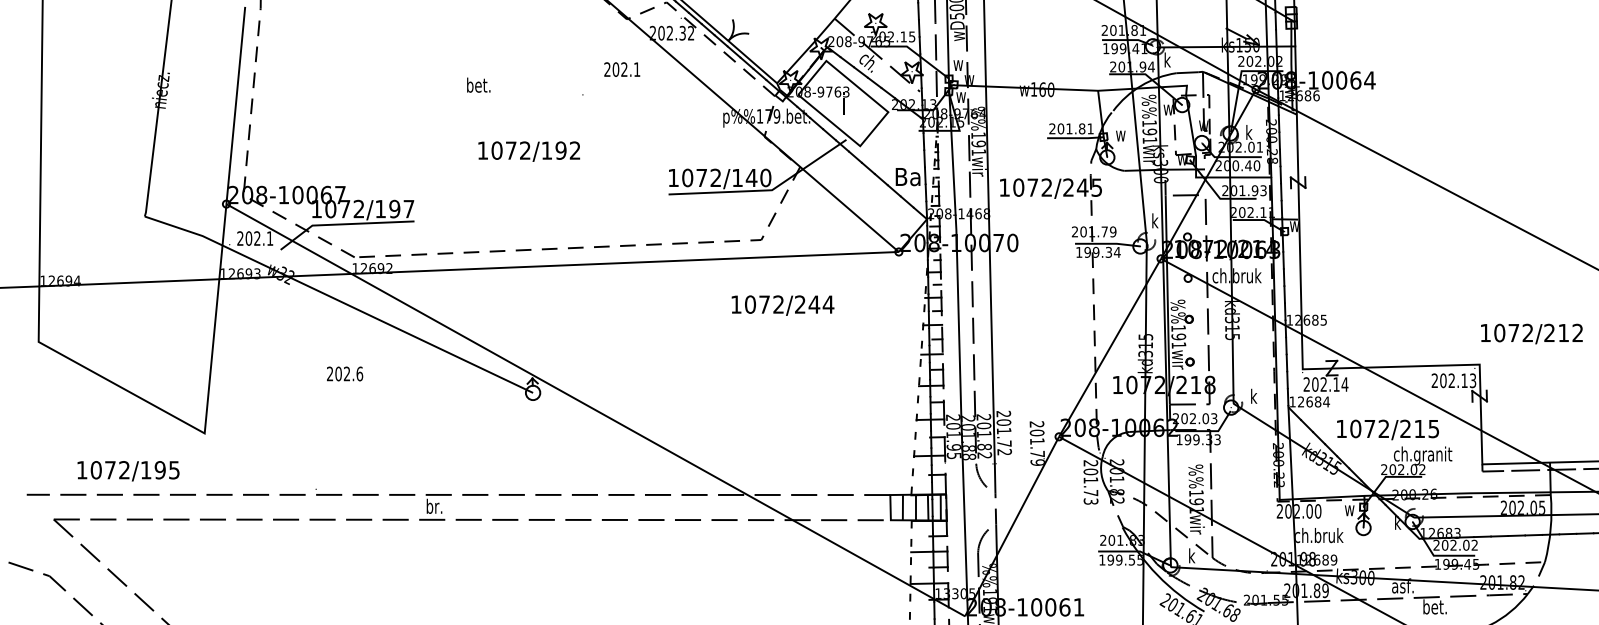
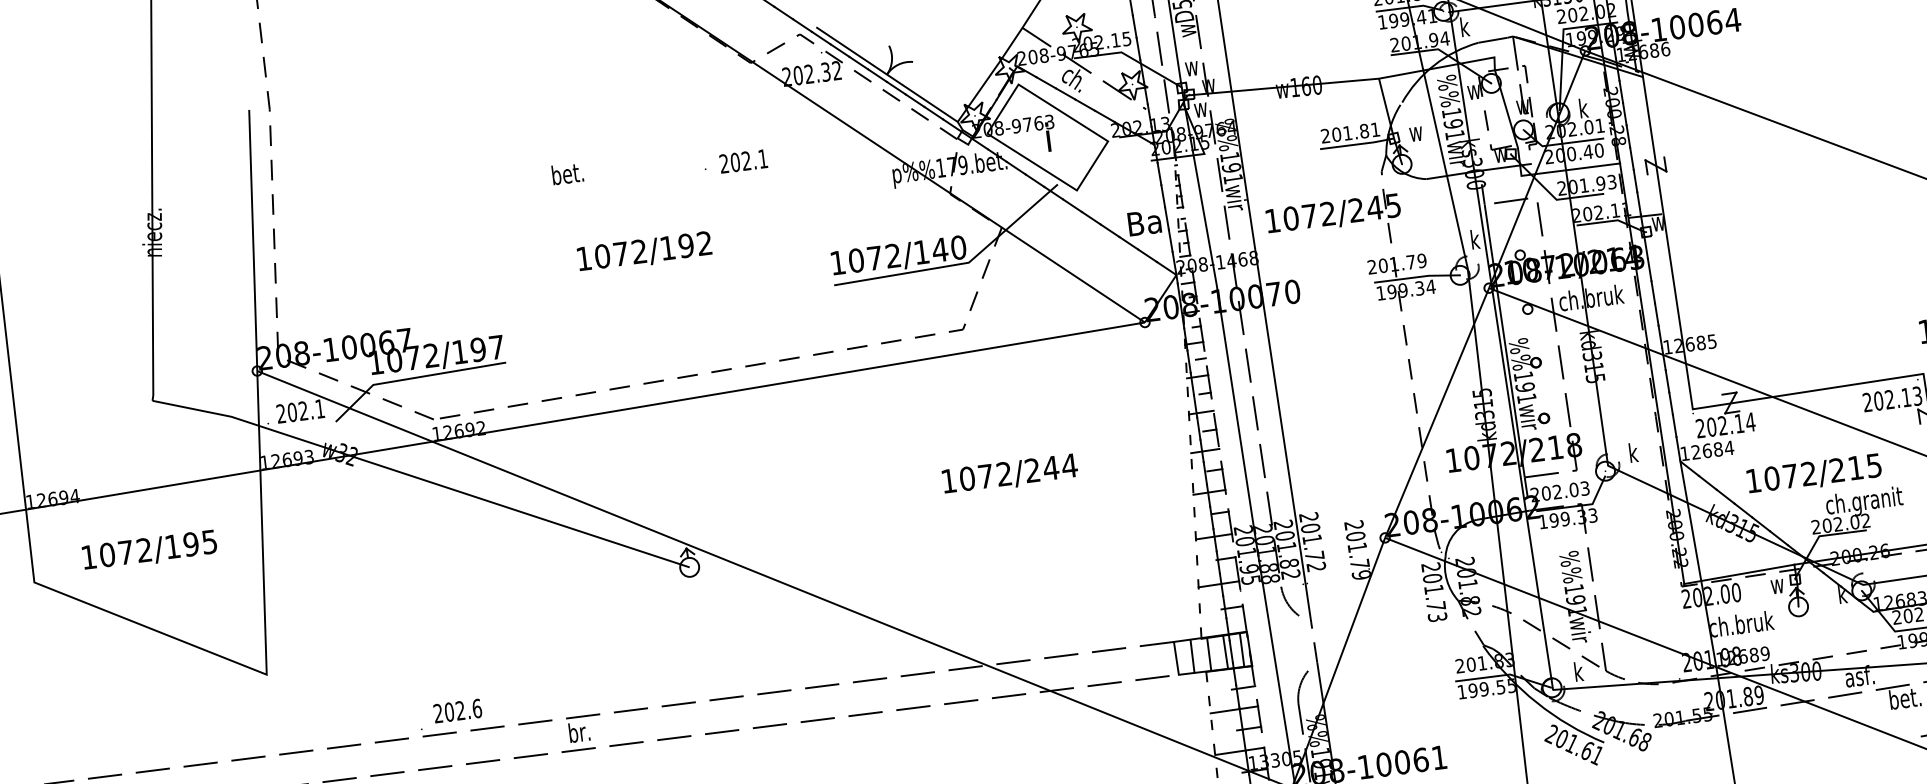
text: (622, 69) -> (743, 161), moved
text: (782, 305) -> (1009, 474), moved
text: (345, 373) -> (458, 710), moved
text: (128, 471) -> (149, 551), moved

